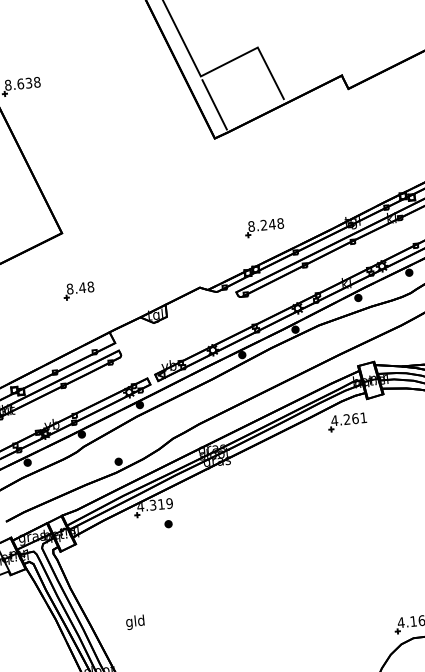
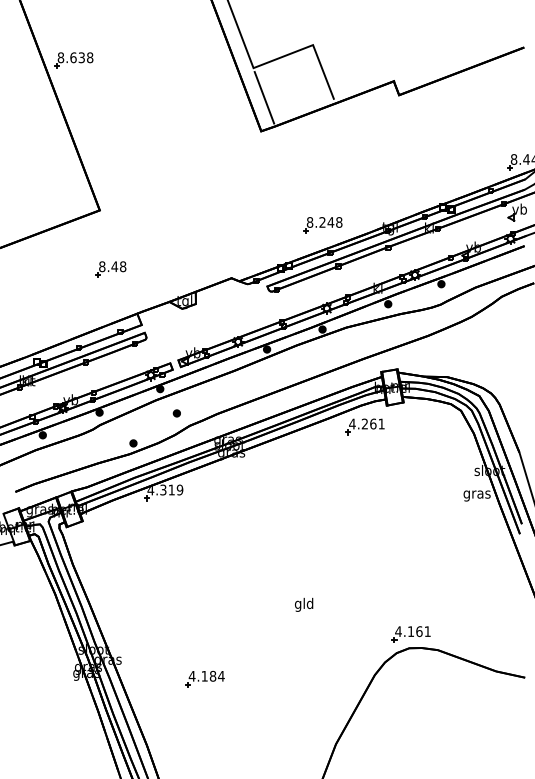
part: (264, 228) -> (322, 225), moved
part: (168, 524) -> (176, 413), moved
text: (135, 621) -> (304, 604), moved

